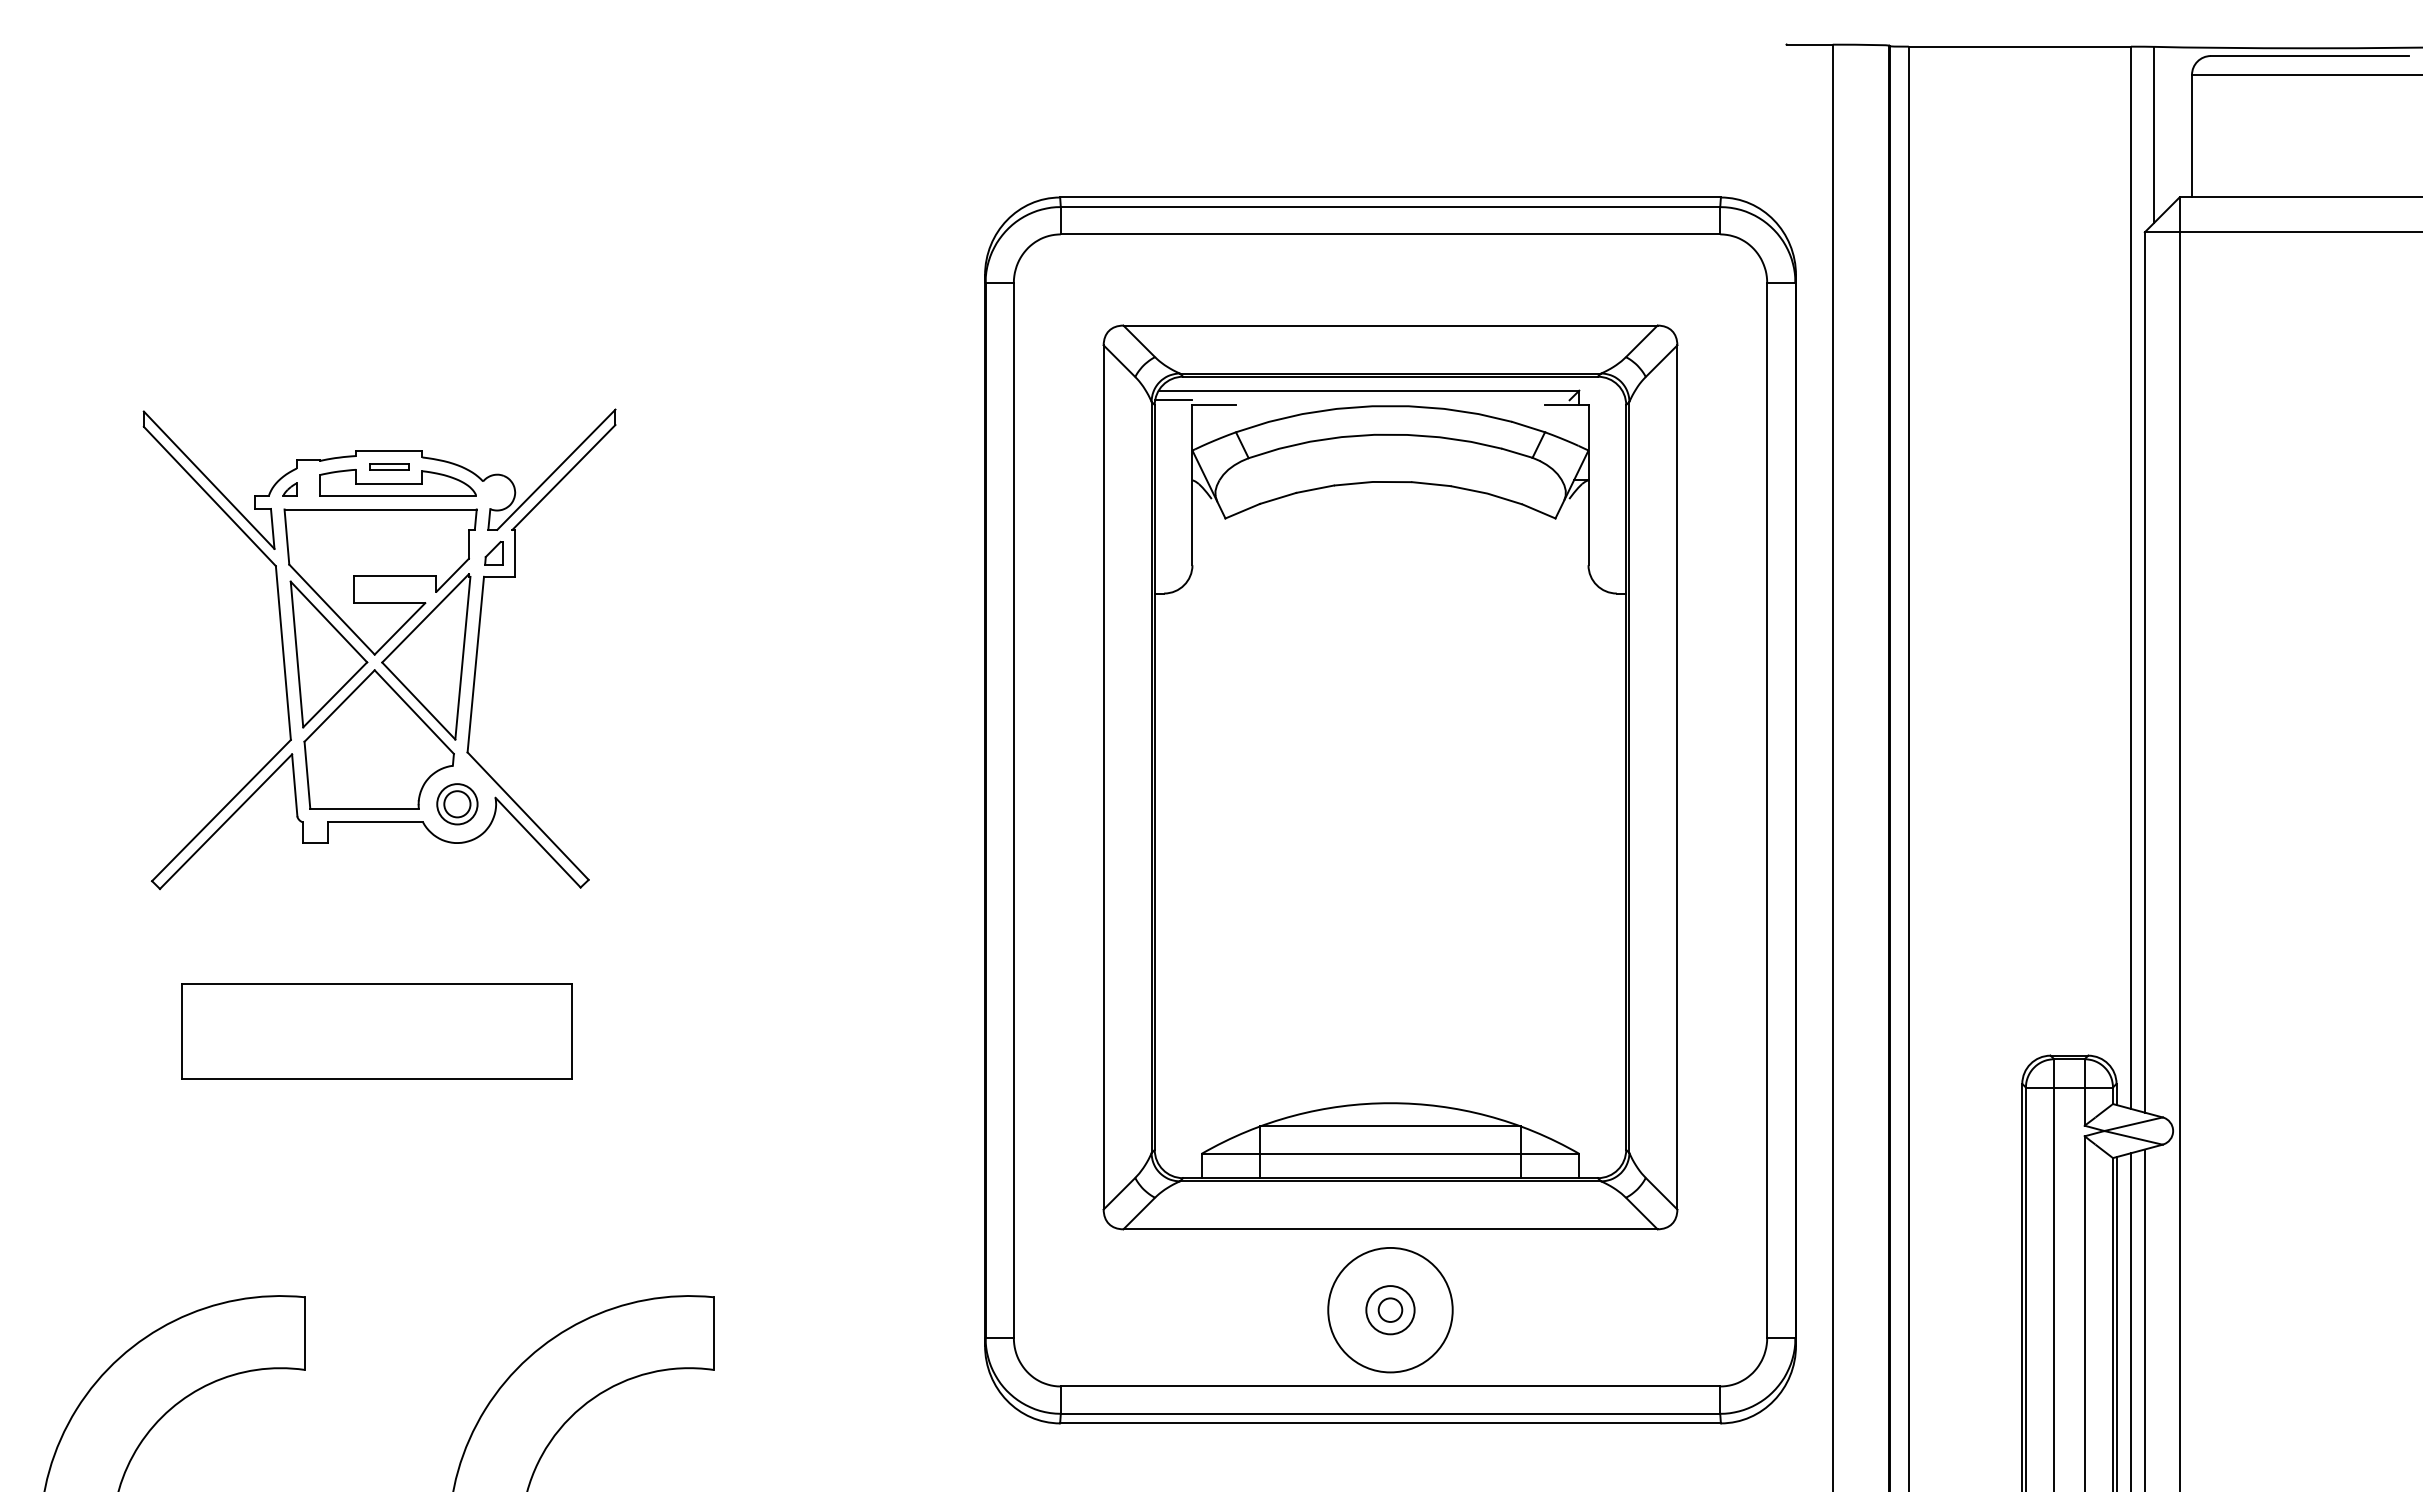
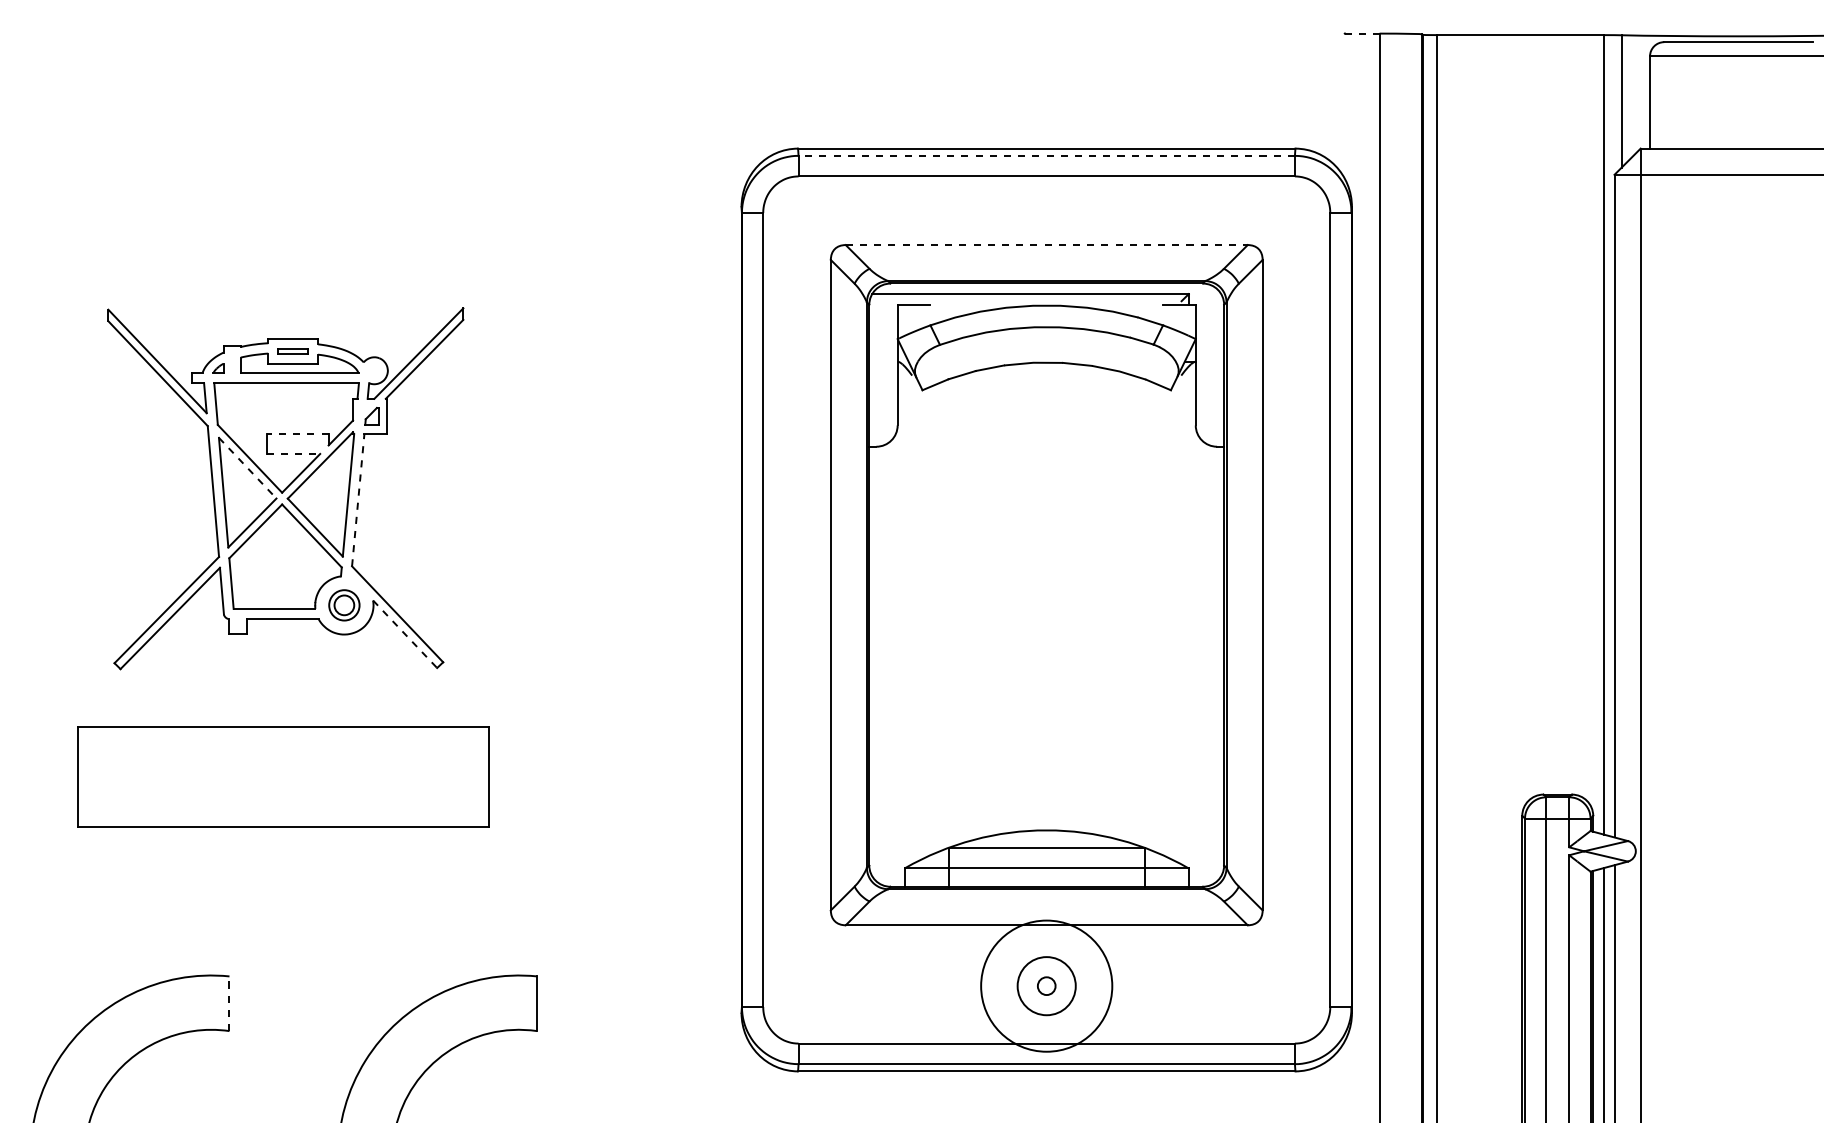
line: (1810, 44) -> (1362, 33), solid -> dashed
line: (1390, 207) -> (1046, 156), solid -> dashed
line: (1391, 325) -> (1047, 244), solid -> dashed
line: (1173, 400) -> (883, 301), removed
line: (394, 576) -> (297, 433), solid -> dashed
line: (389, 603) -> (293, 454), solid -> dashed
line: (328, 622) -> (247, 468), solid -> dashed
line: (475, 664) -> (358, 500), solid -> dashed
line: (538, 842) -> (405, 634), solid -> dashed
part: (376, 1031) -> (283, 776), size x1.4
circle: (1390, 1309) -> (1046, 985), size x1.4
circle: (1390, 1310) -> (1046, 986), size x1.6
line: (304, 1333) -> (229, 1003), solid -> dashed

